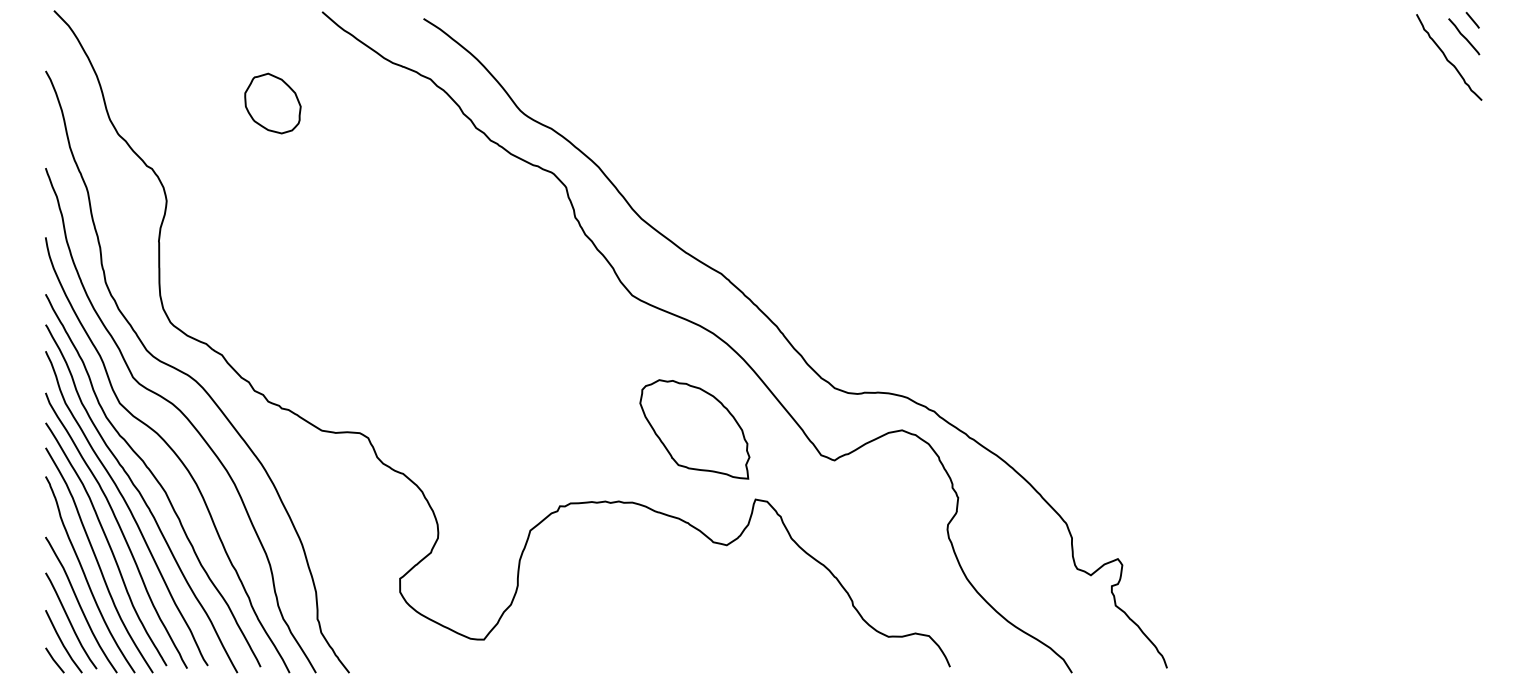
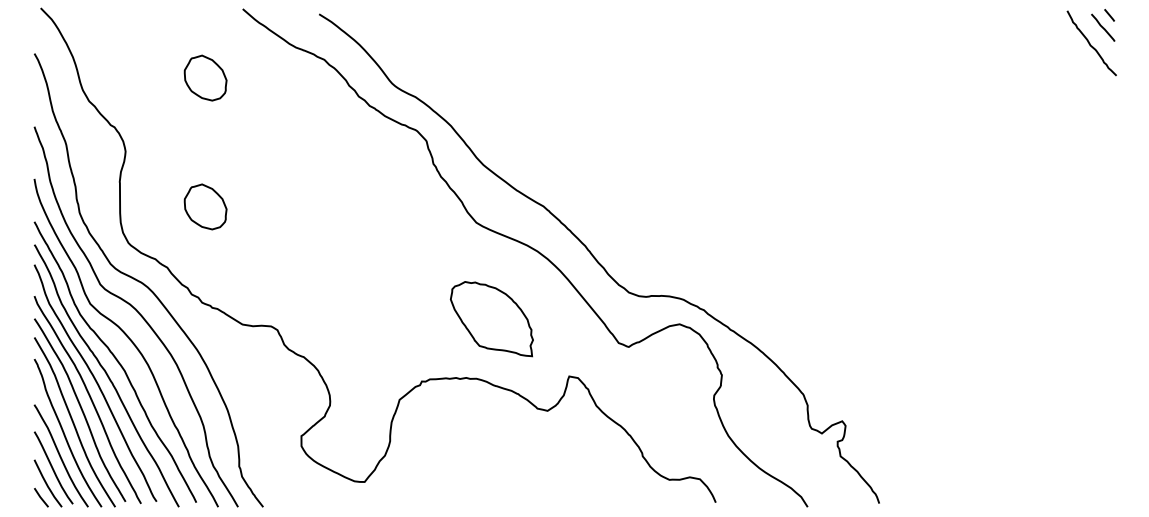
part: (272, 274) -> (205, 206), added
part: (694, 429) -> (491, 319), moved

